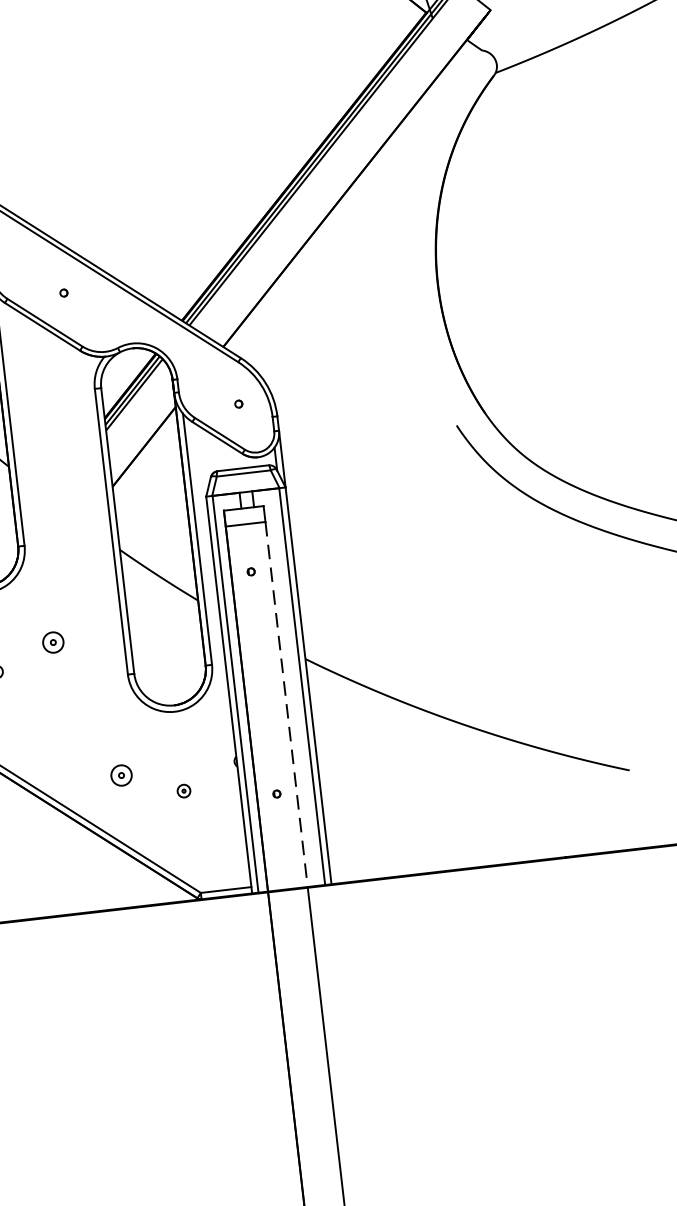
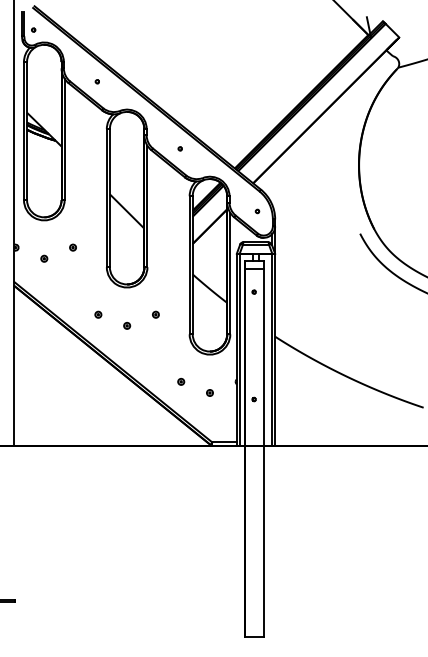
part: (52, 641) -> (155, 314), size x0.62
line: (286, 704) -> (263, 357), dashed -> solid
part: (122, 774) -> (181, 381), size x0.62

